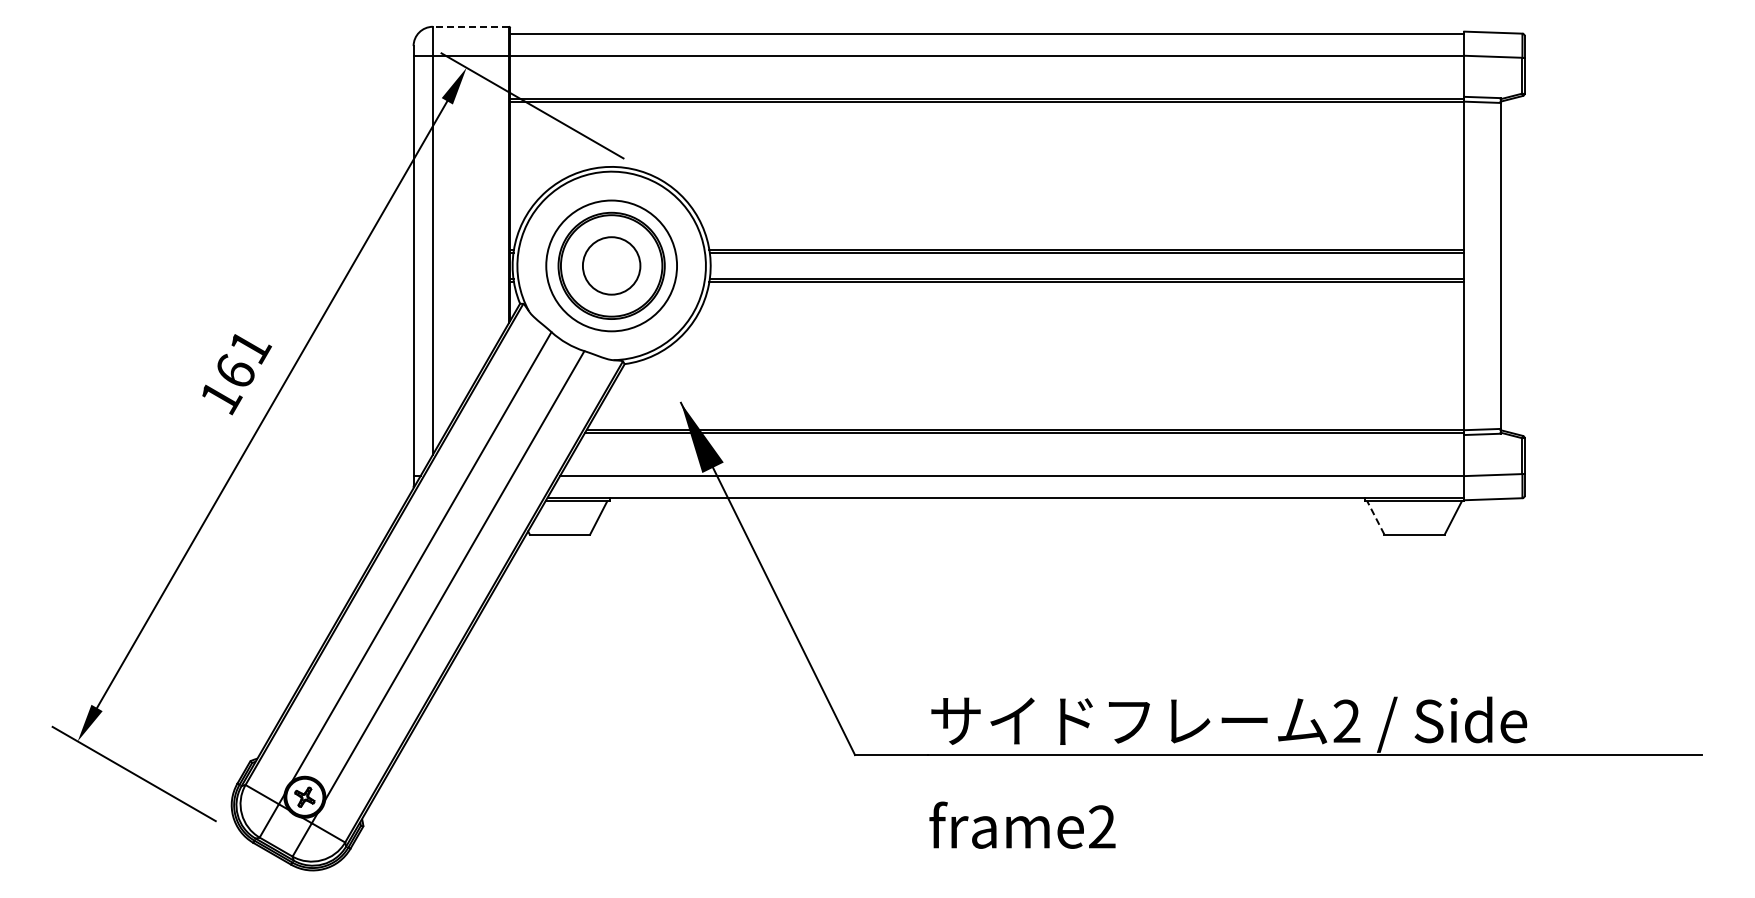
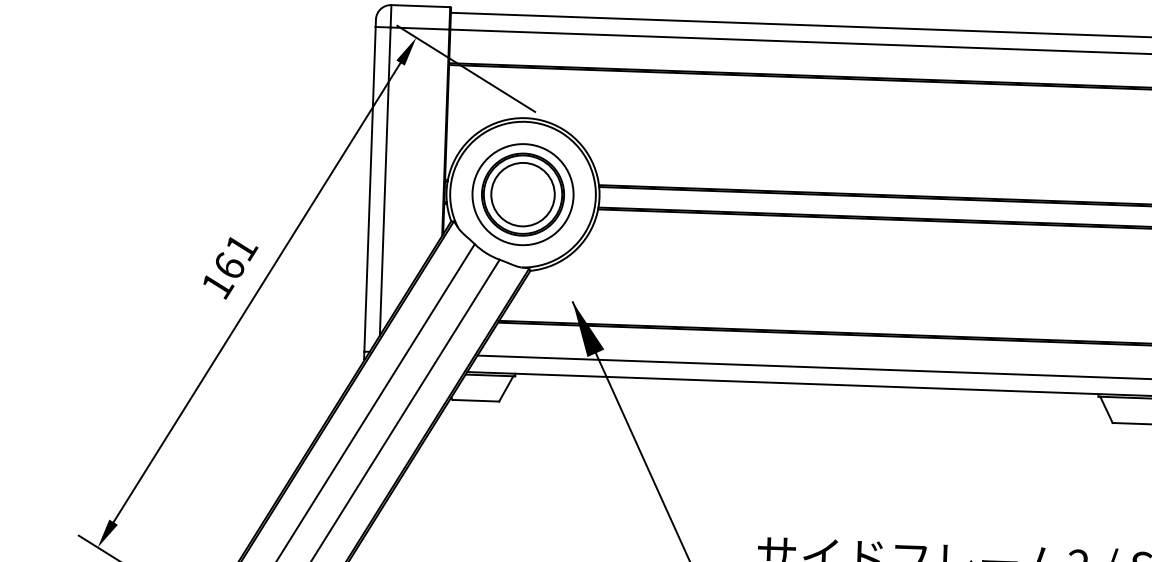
line: (470, 26) -> (420, 5), dashed -> solid
circle: (611, 265) -> (522, 194), size x1.43
line: (1375, 517) -> (1106, 409), dashed -> solid

